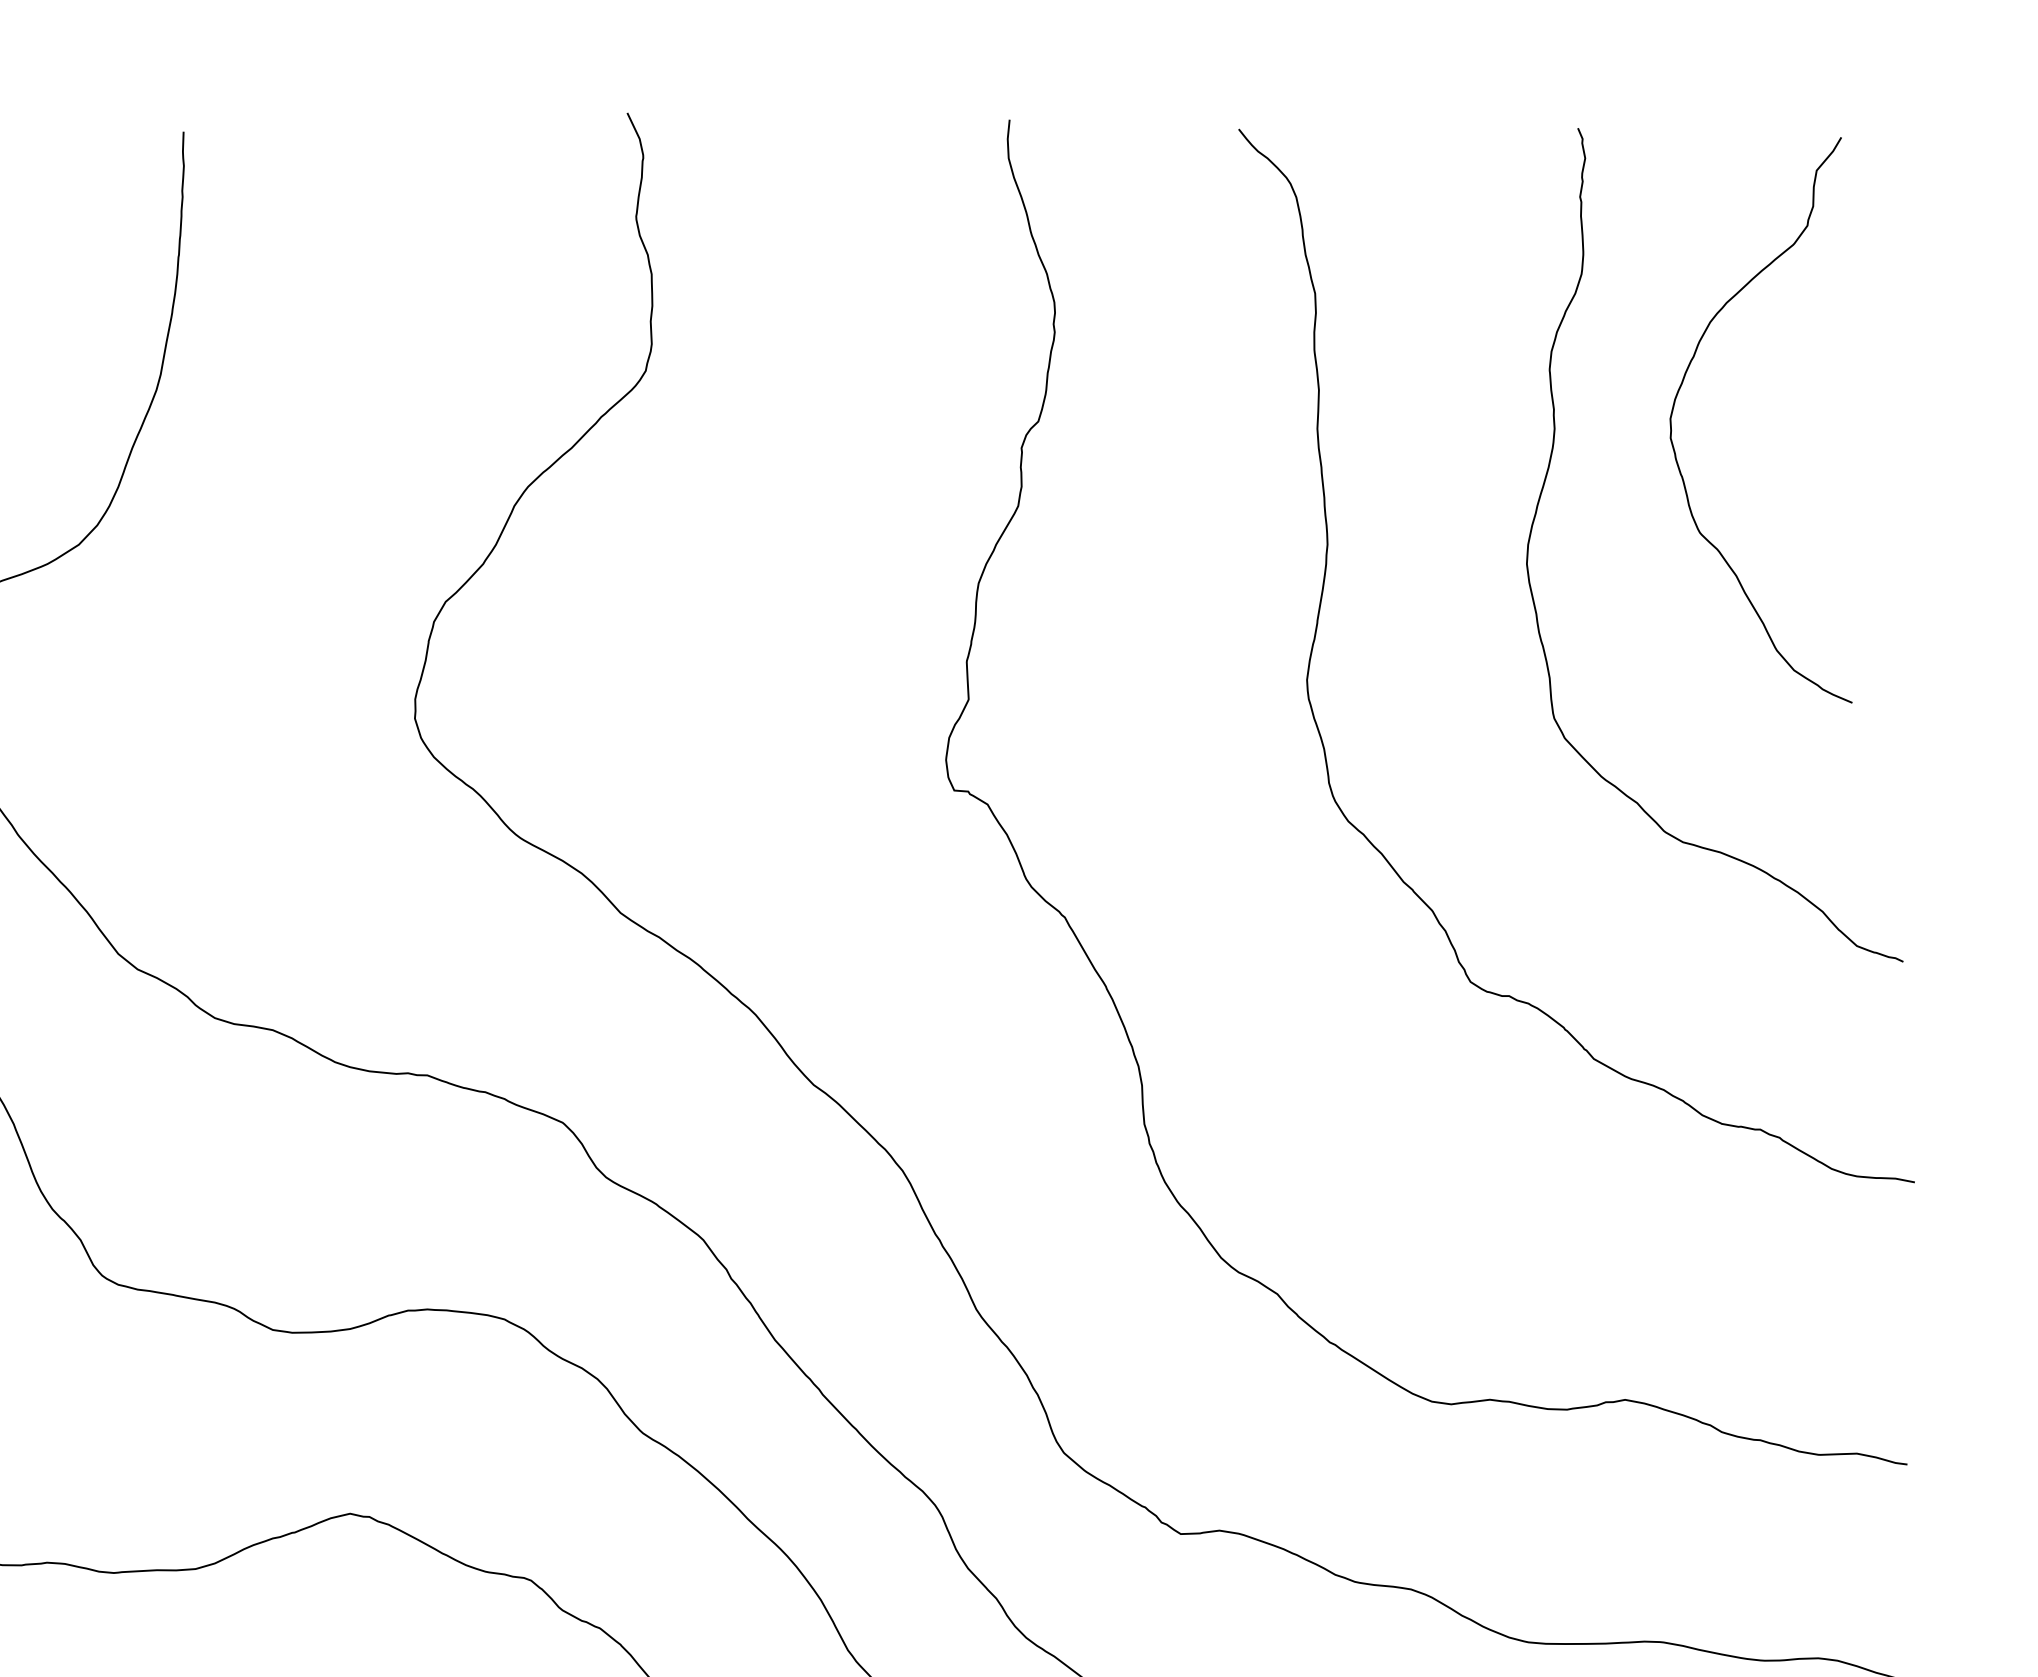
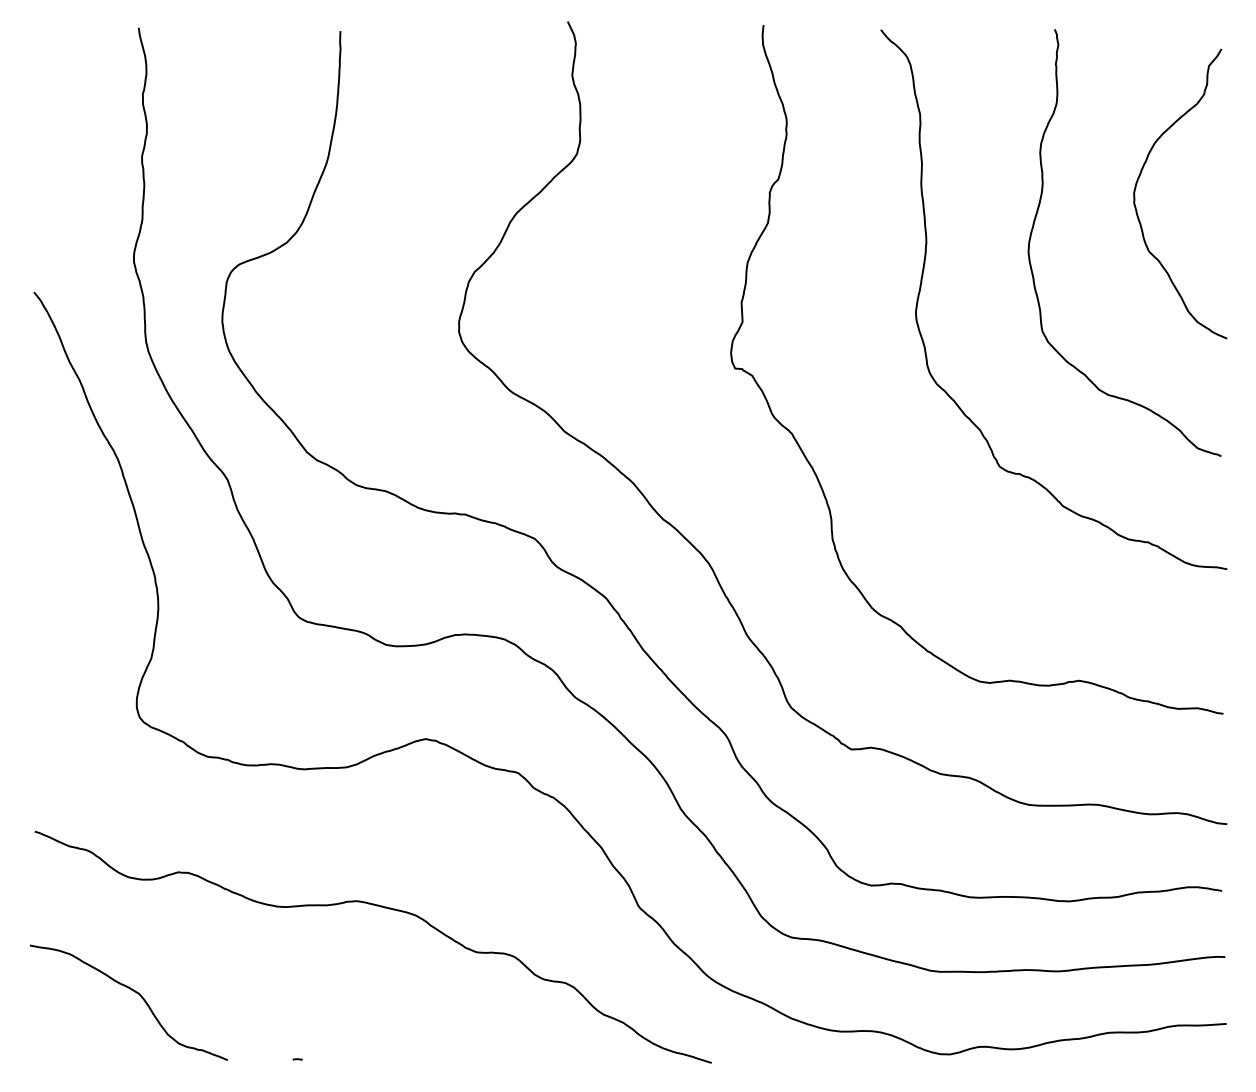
curve: (1684, 382) -> (1141, 174), moved

